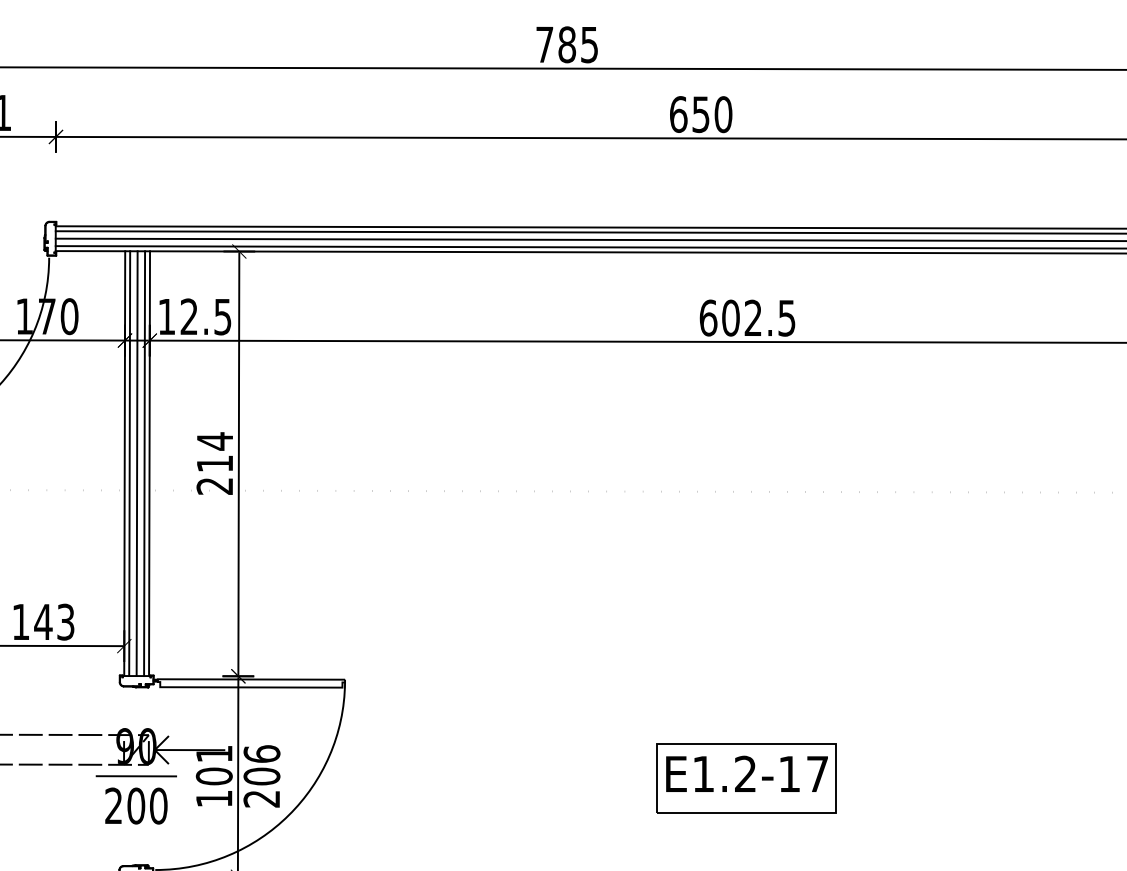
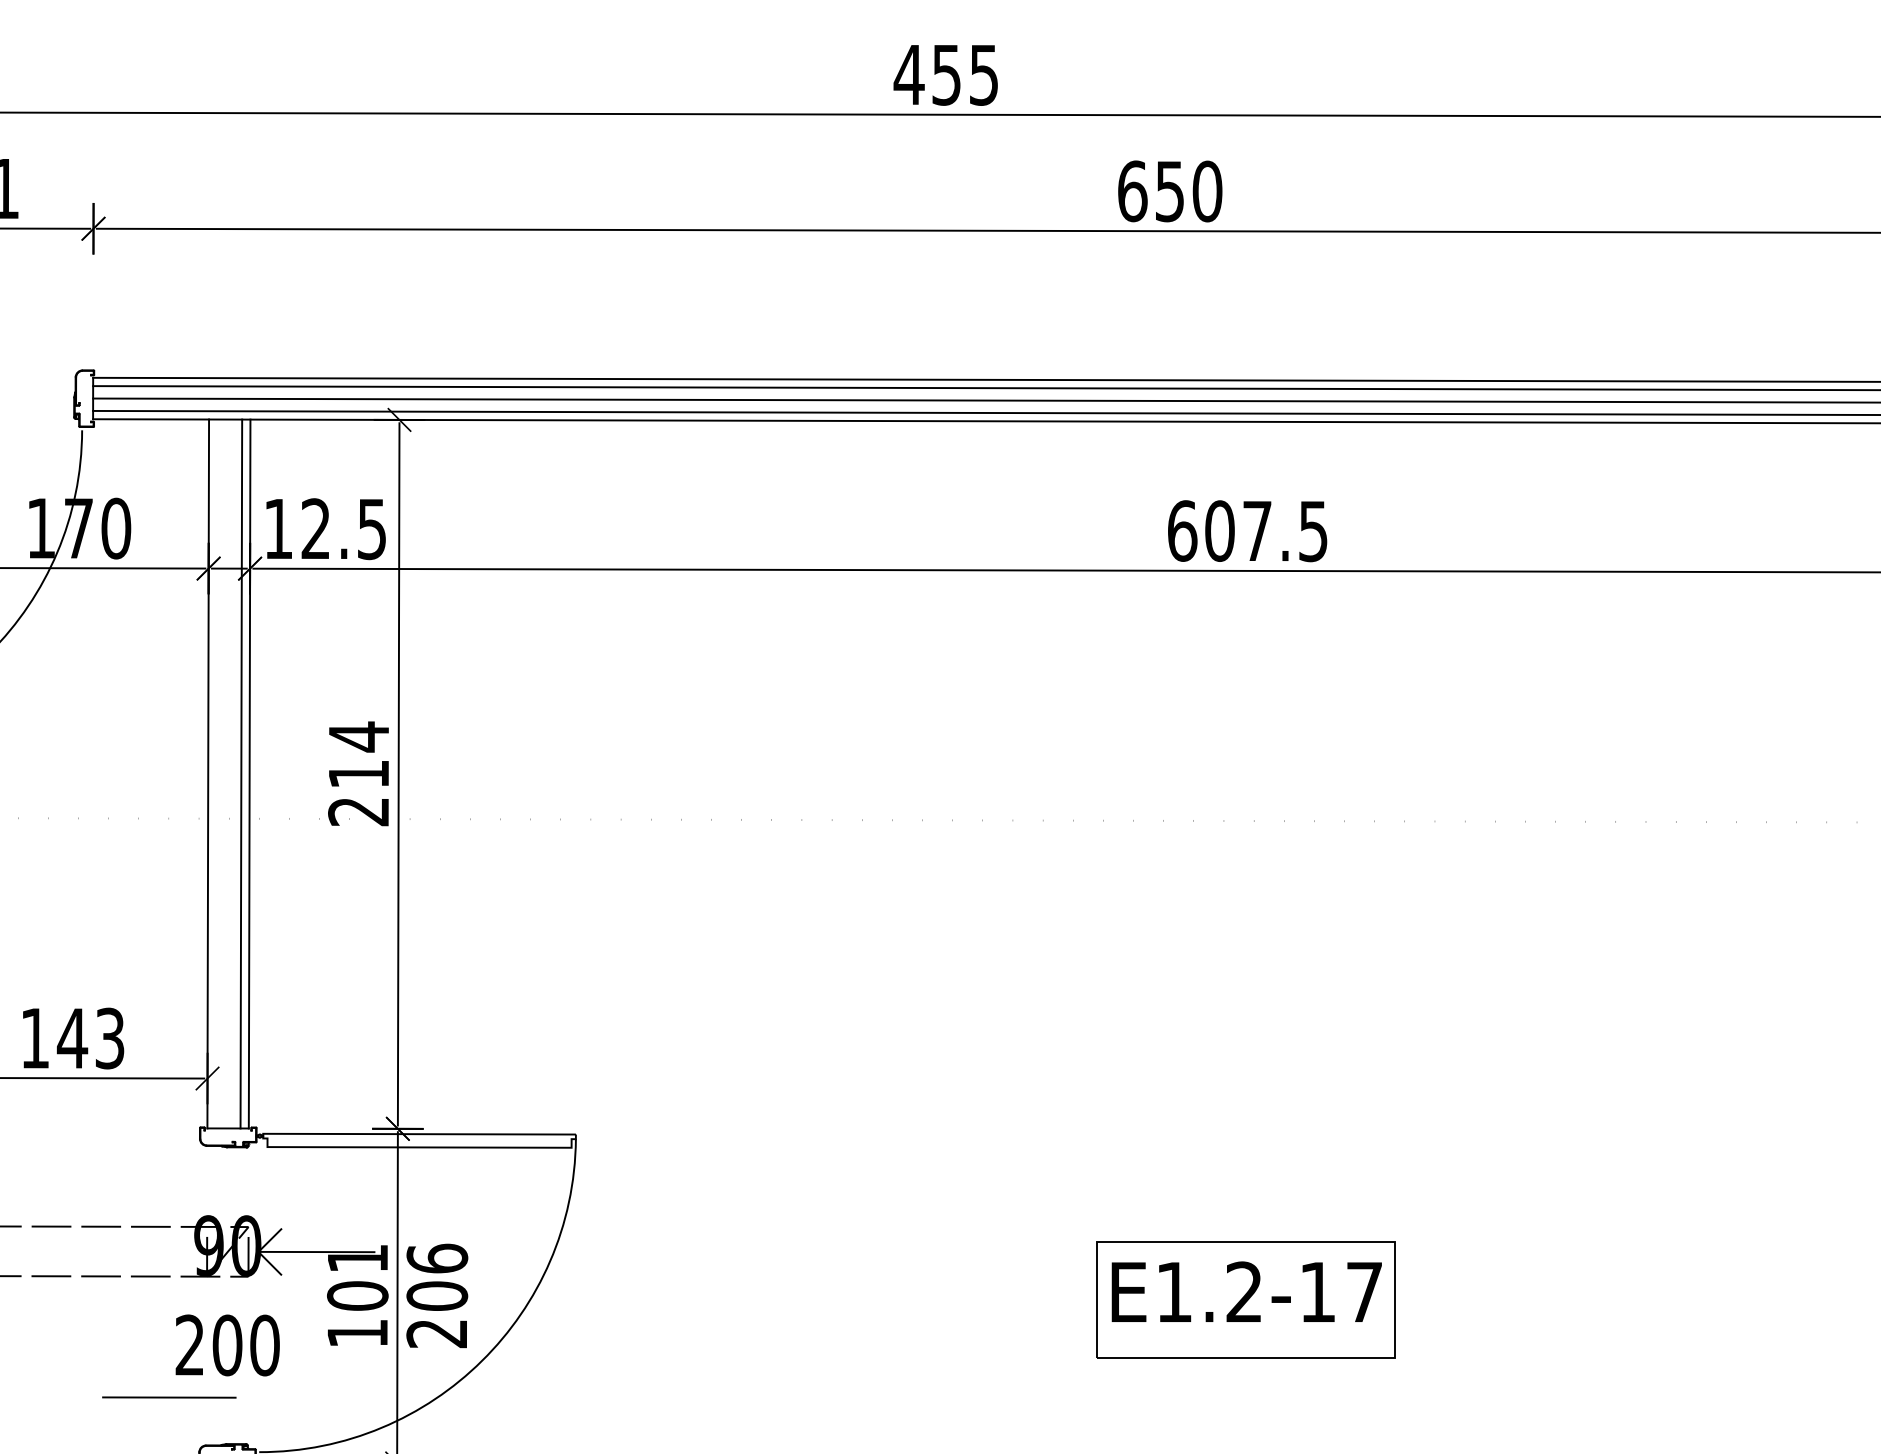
text: (555, 44) -> (927, 74), 785 -> 455
text: (752, 317) -> (1255, 530), 602.5 -> 607.5
line: (129, 463) -> (216, 773), removed
line: (136, 463) -> (227, 773), removed
line: (135, 776) -> (167, 1397), moved

